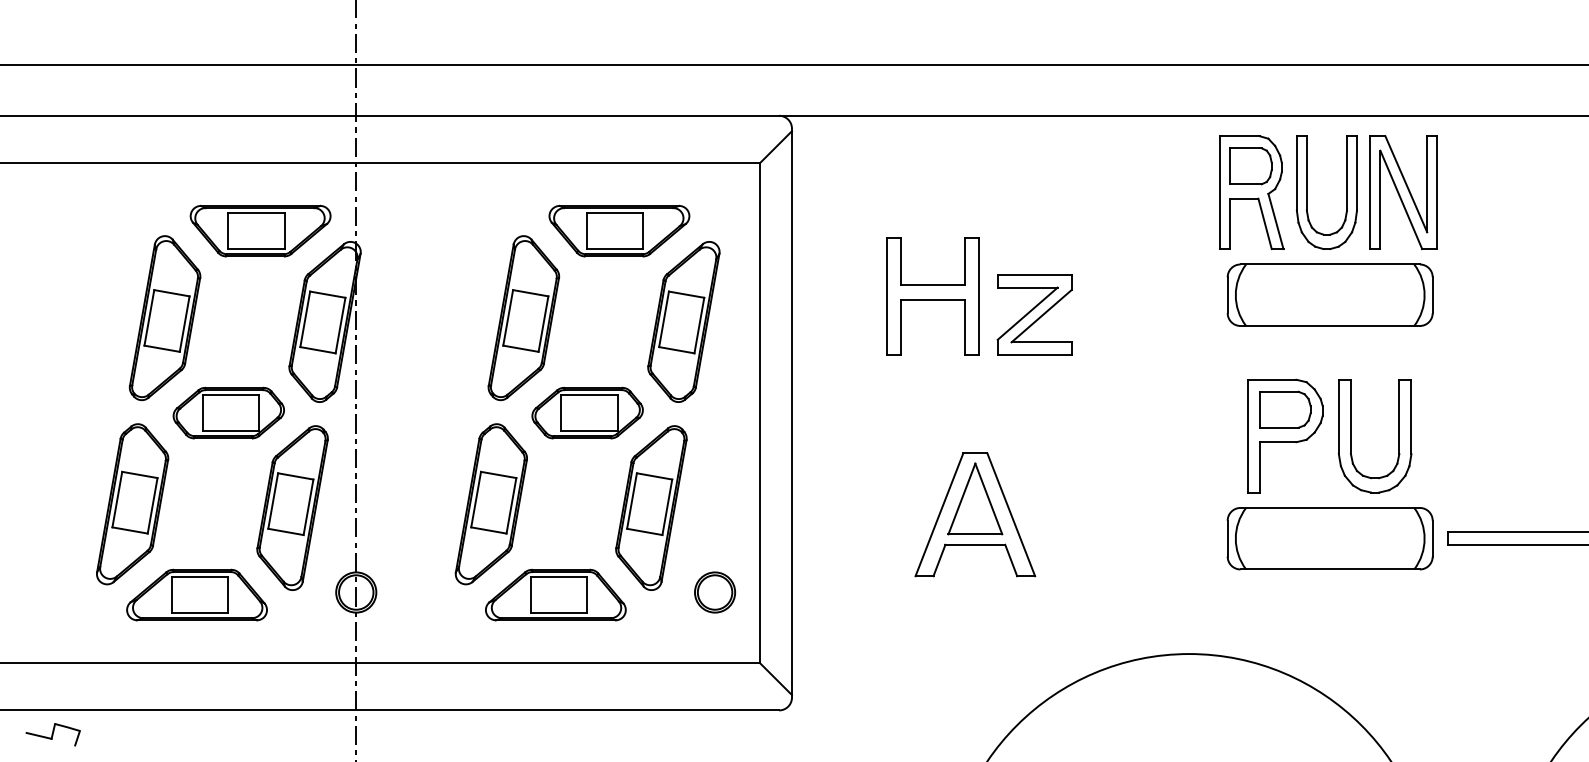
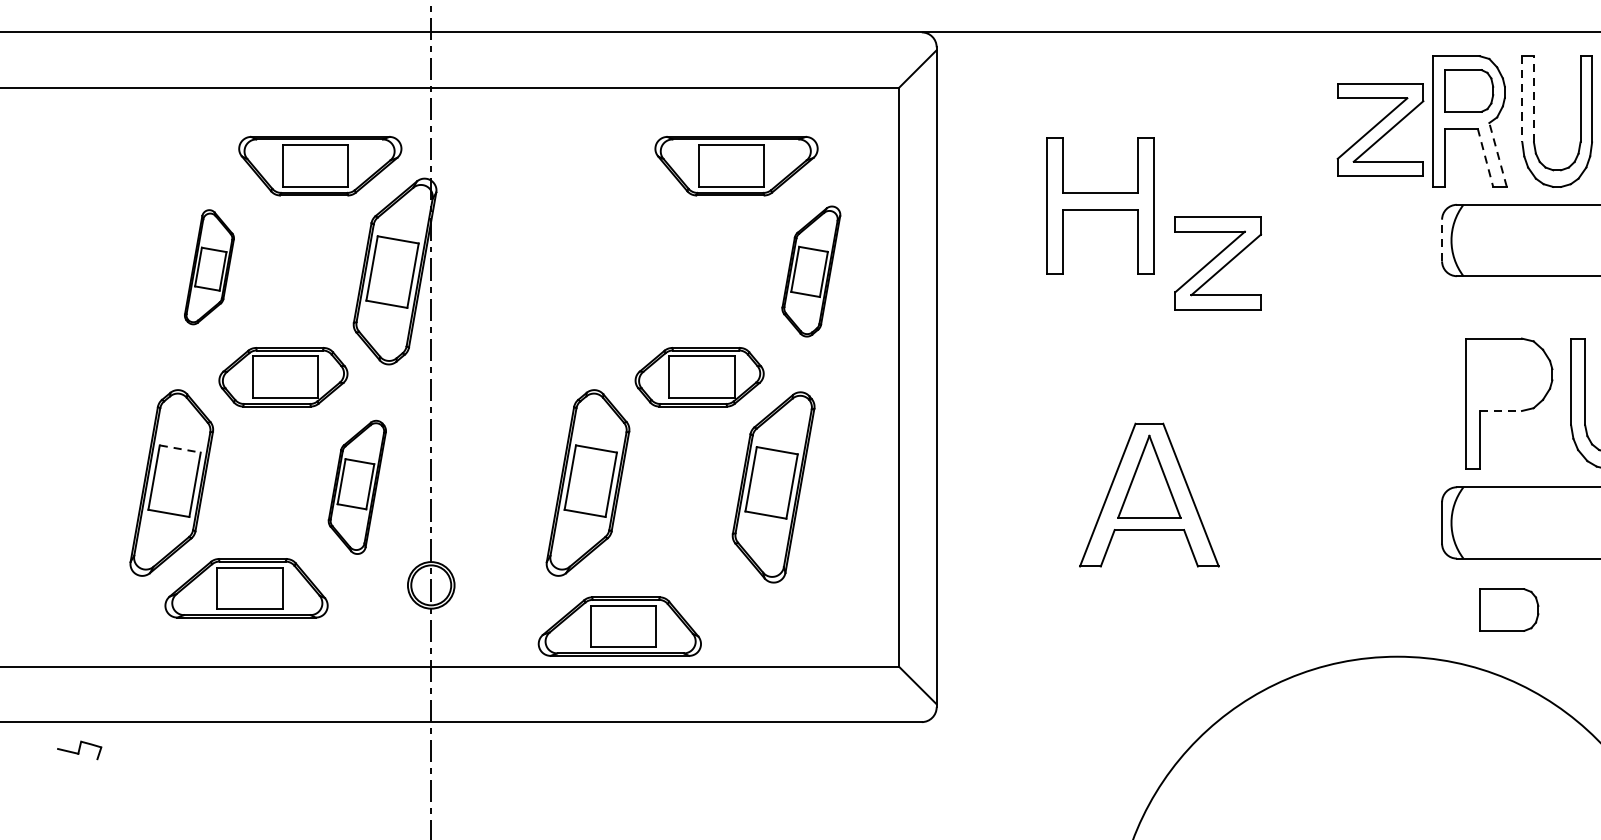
line: (1306, 173) -> (1533, 99), solid -> dashed
line: (1296, 174) -> (1521, 100), solid -> dashed
part: (1174, 199) -> (1380, 129), added
line: (1275, 221) -> (1497, 154), solid -> dashed
line: (1265, 224) -> (1485, 158), solid -> dashed
line: (1227, 295) -> (1441, 240), solid -> dashed
part: (932, 296) -> (1099, 206), moved
part: (164, 318) -> (208, 267), size x0.6
part: (523, 318) -> (625, 267), removed
part: (683, 321) -> (810, 270), size x0.7
part: (1285, 409) -> (1509, 609), moved
line: (1278, 442) -> (1501, 411), solid -> dashed
line: (139, 474) -> (179, 448), solid -> dashed
part: (292, 507) -> (357, 486), size x0.7
part: (715, 592) -> (847, 585), removed
part: (555, 594) -> (619, 625), moved
part: (52, 734) -> (78, 750), size x0.7

